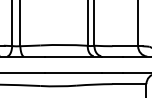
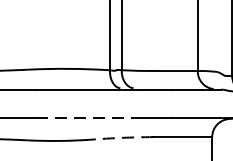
line: (73, 73) -> (85, 118), solid -> dashed
arc: (94, 84) -> (121, 137), solid -> dashed

